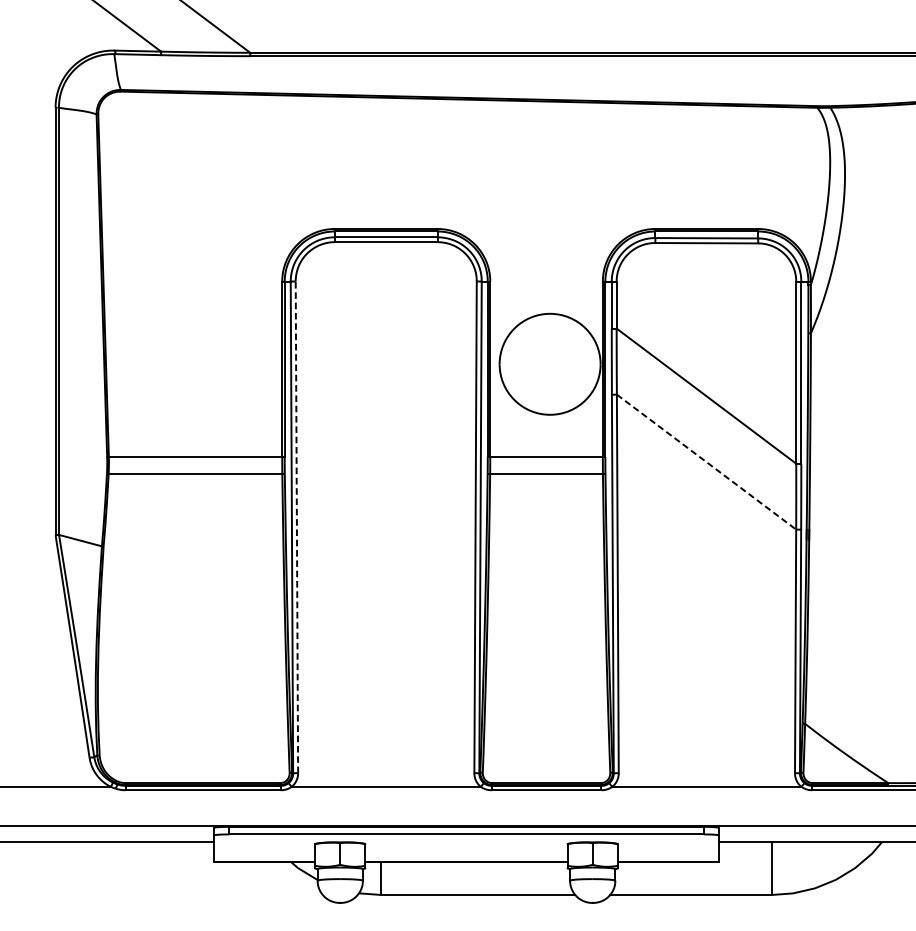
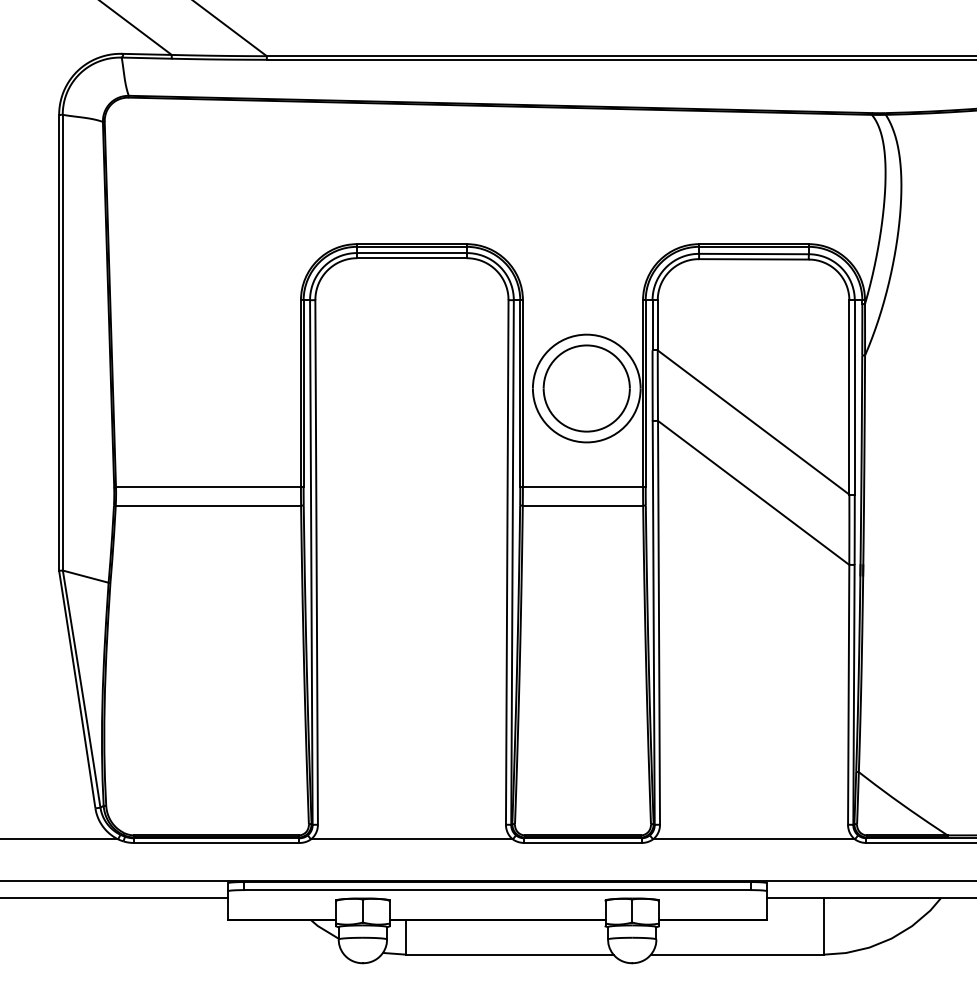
part: (549, 364) -> (586, 388), added
line: (706, 461) -> (753, 492), dashed -> solid
line: (296, 526) -> (316, 561), dashed -> solid

